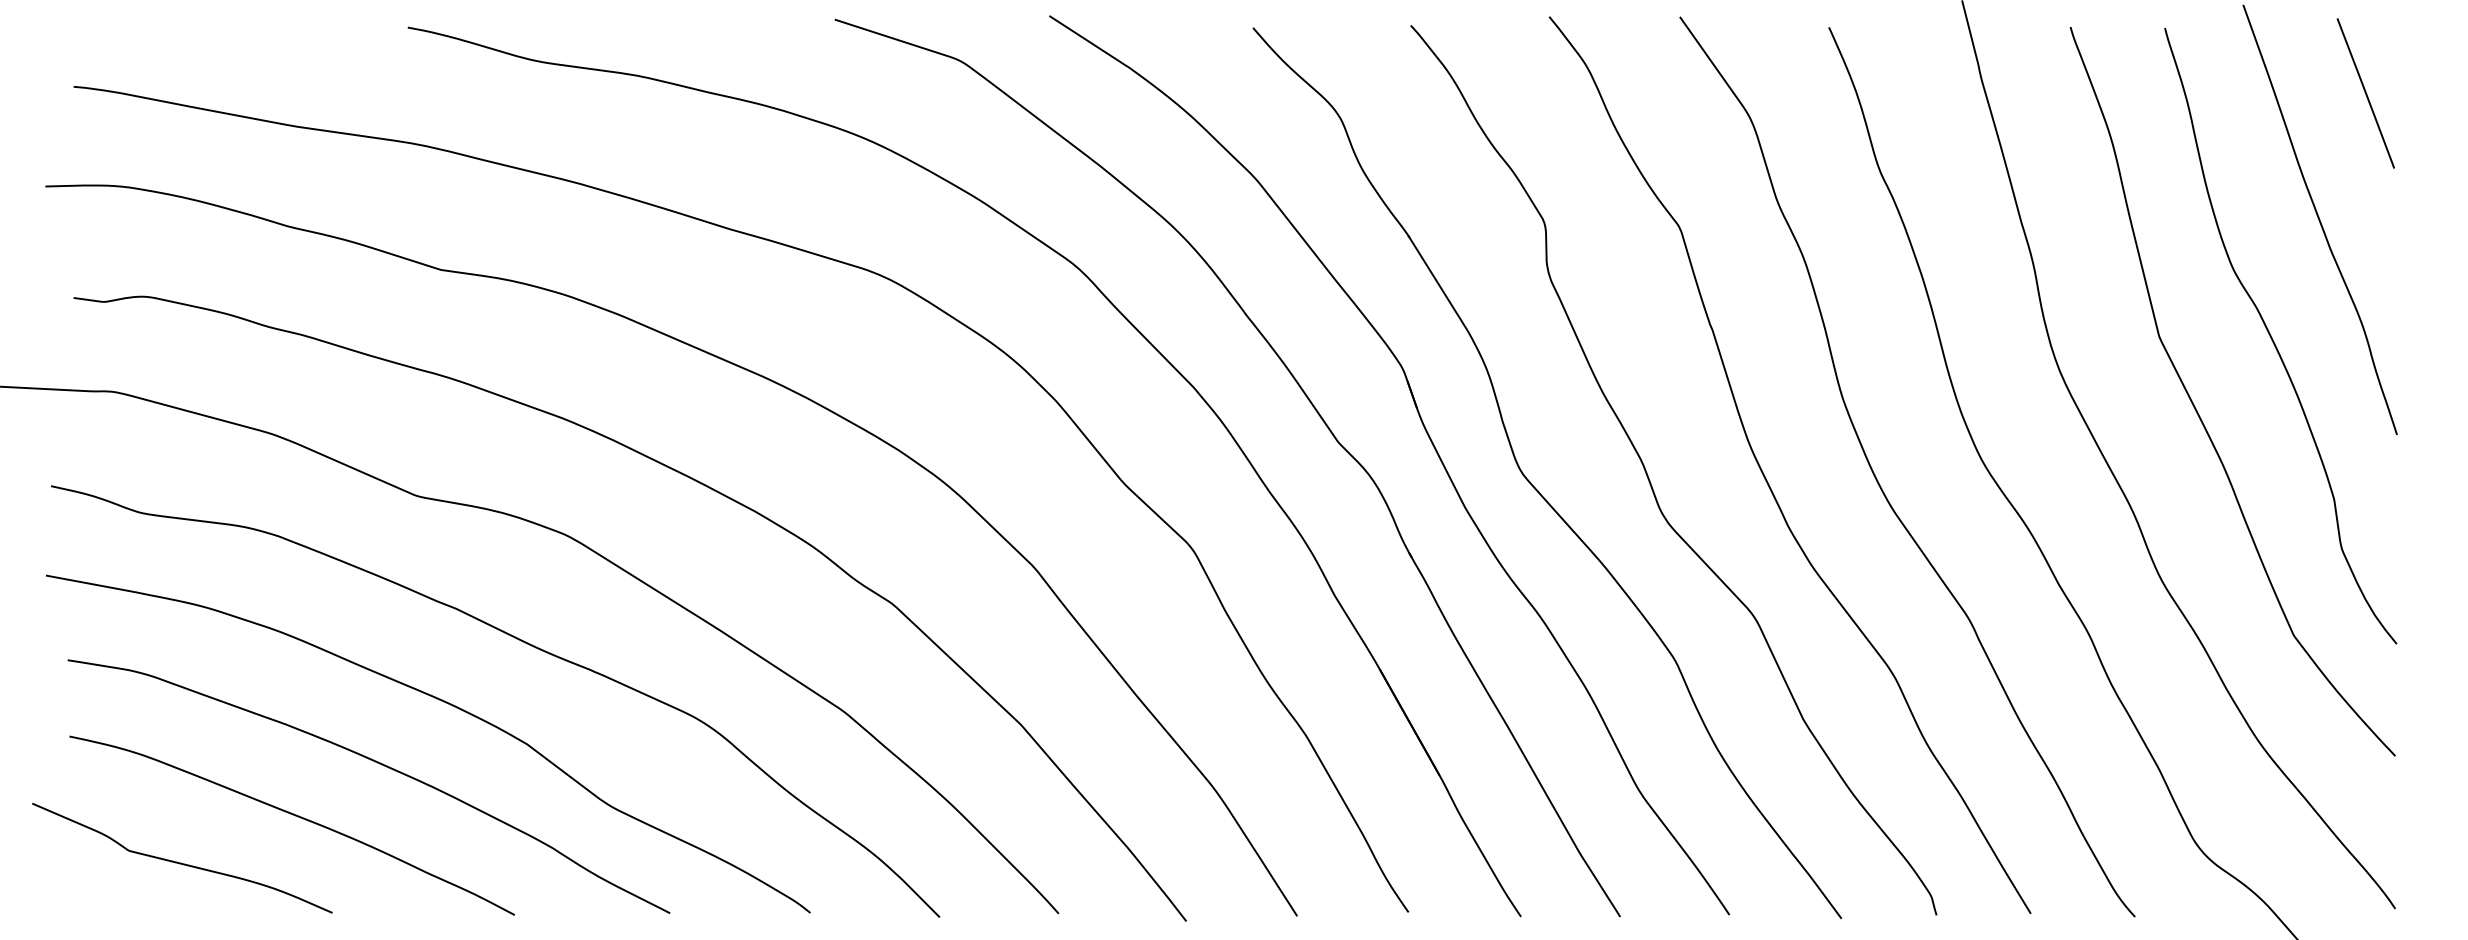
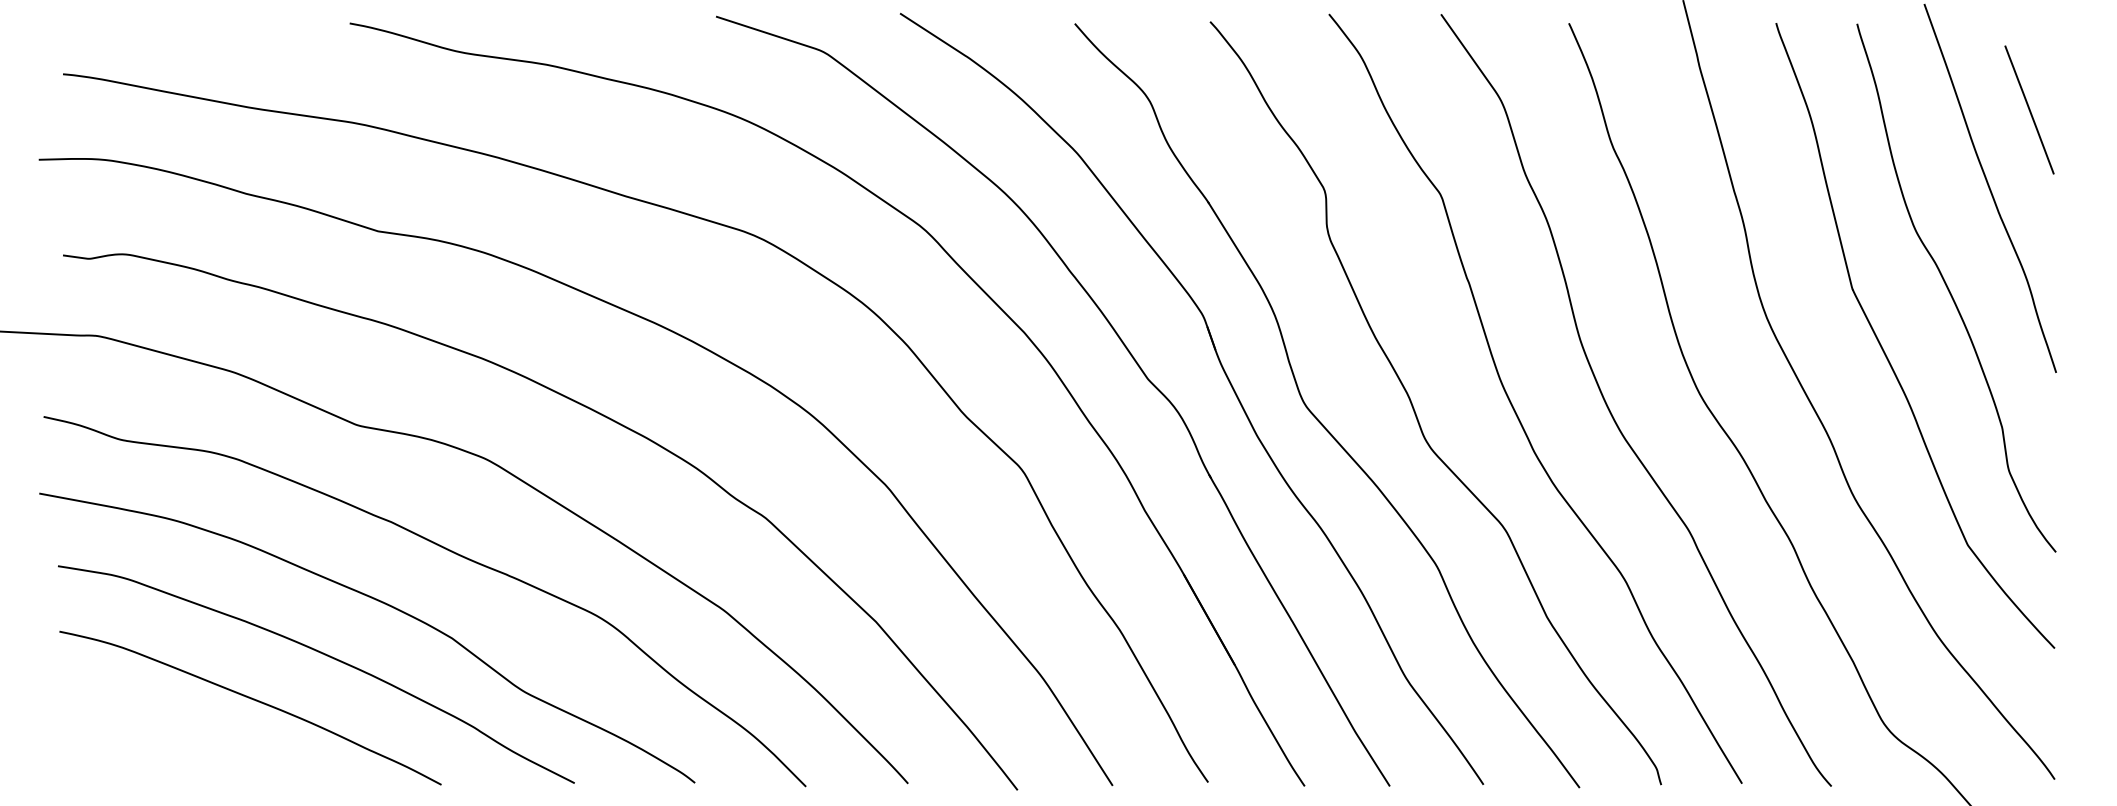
line: (2365, 93) -> (2029, 110), moved
curve: (181, 862) -> (155, 739), removed

